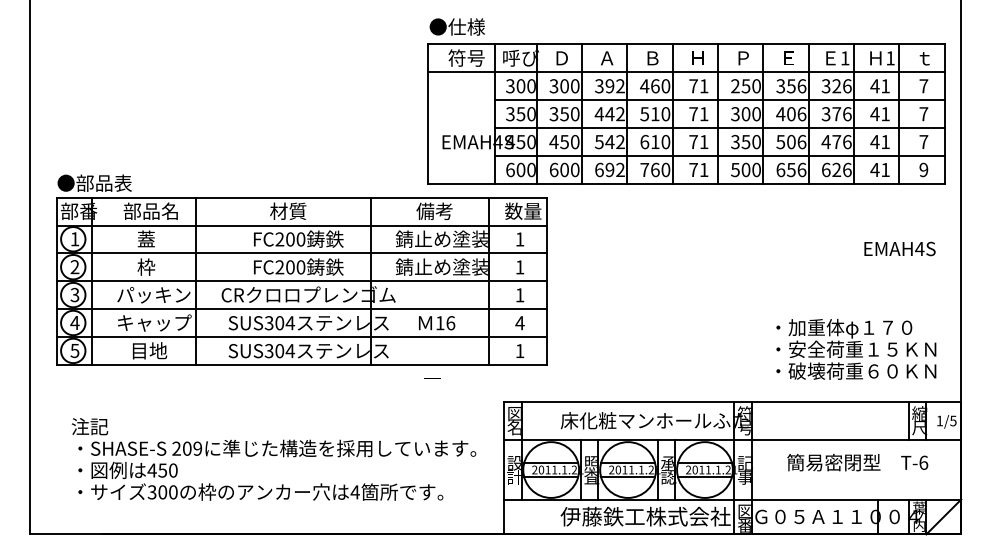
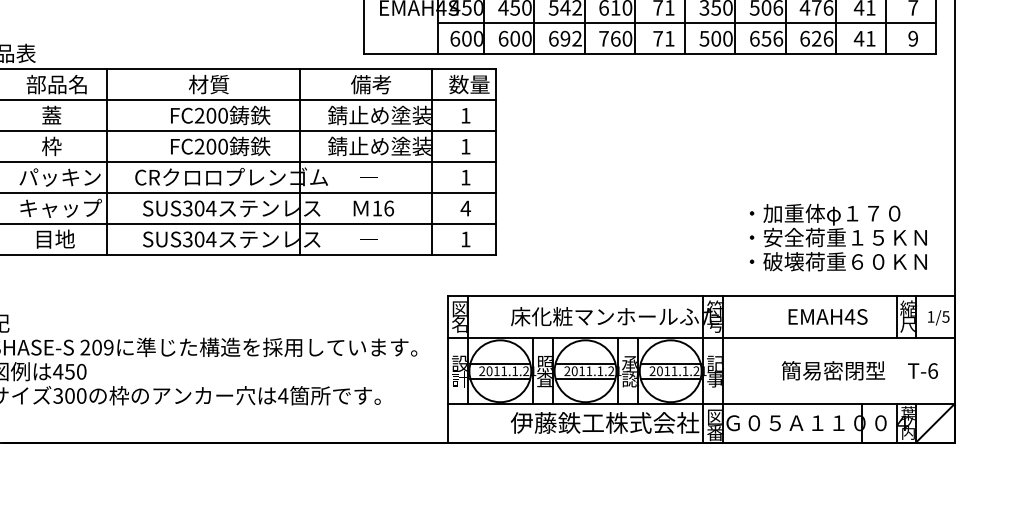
text: (899, 248) -> (827, 316), moved
text: (432, 378) -> (368, 238), moved
text: (857, 462) -> (859, 370), moved

